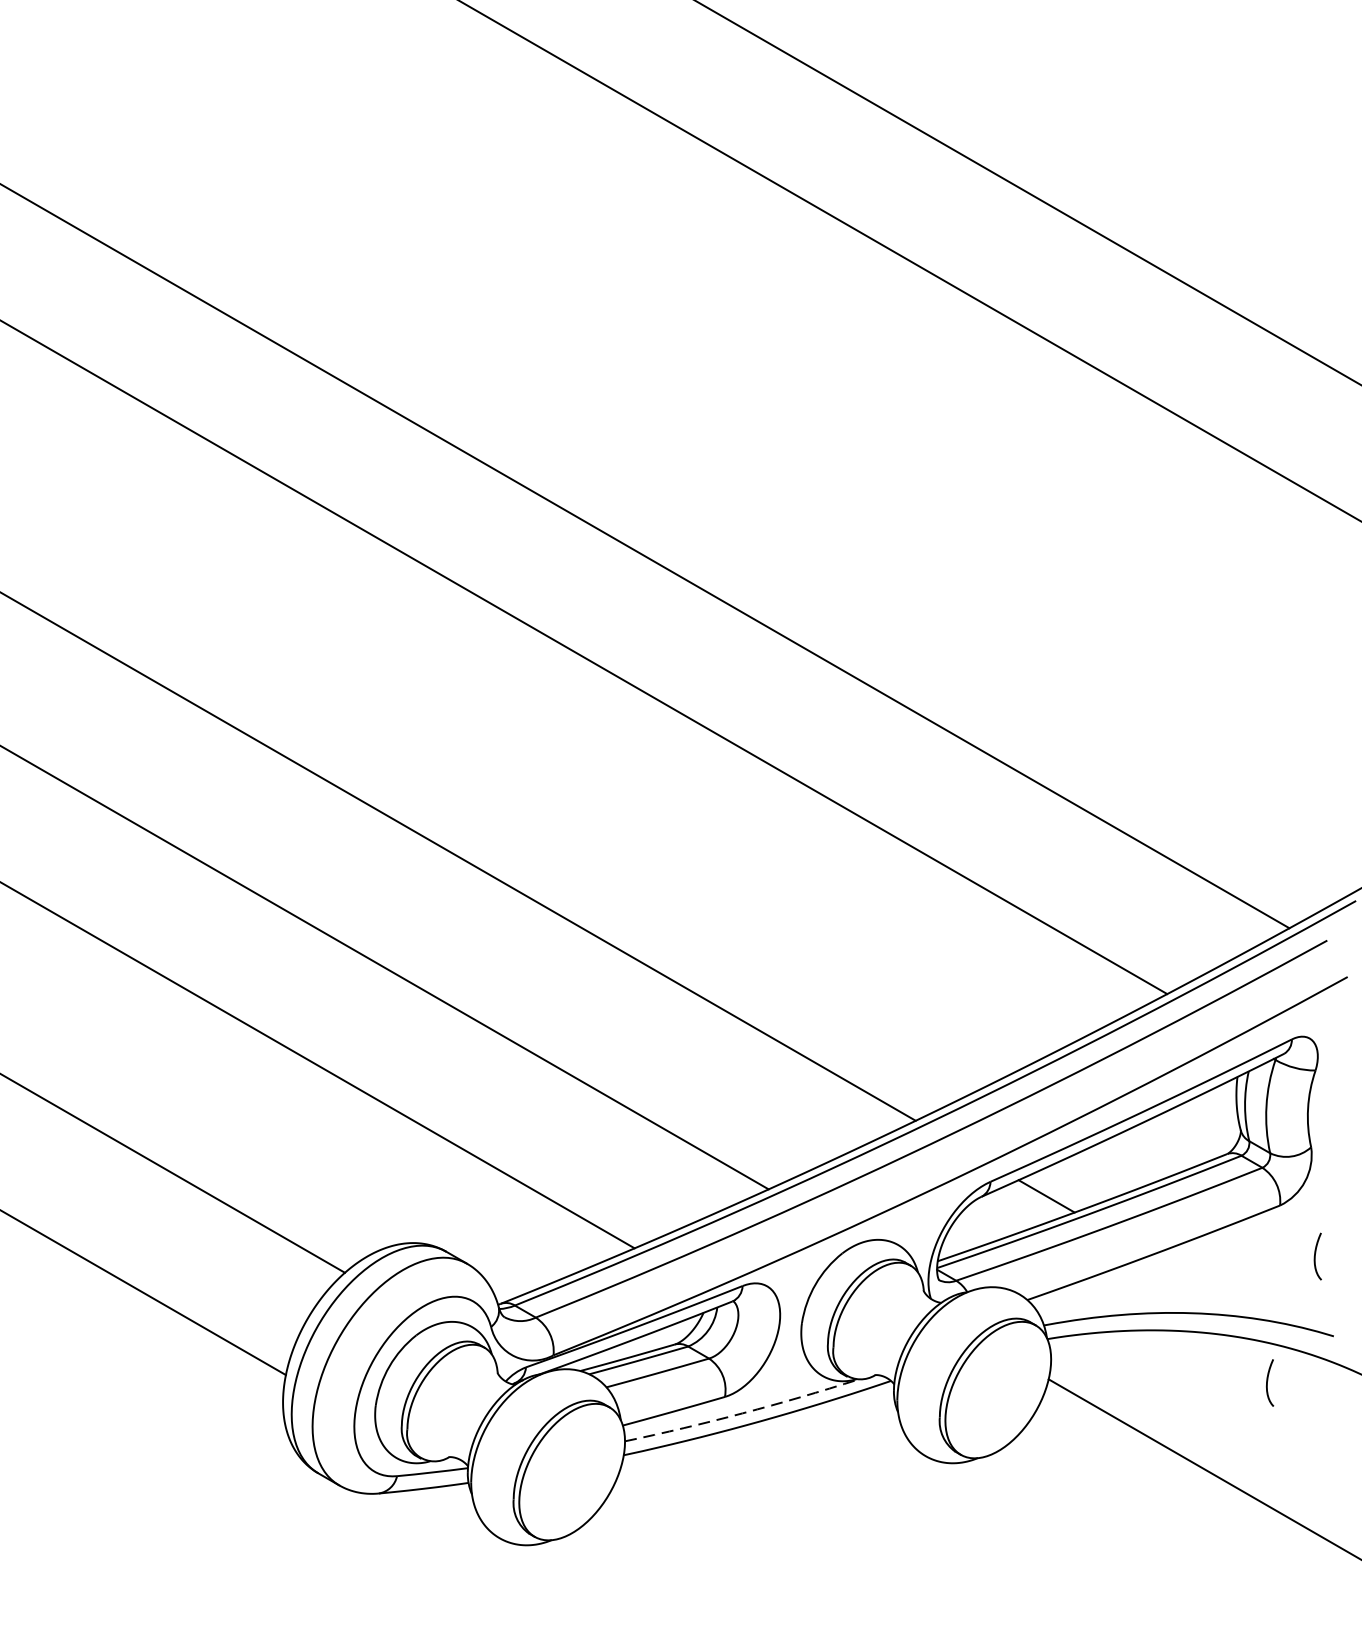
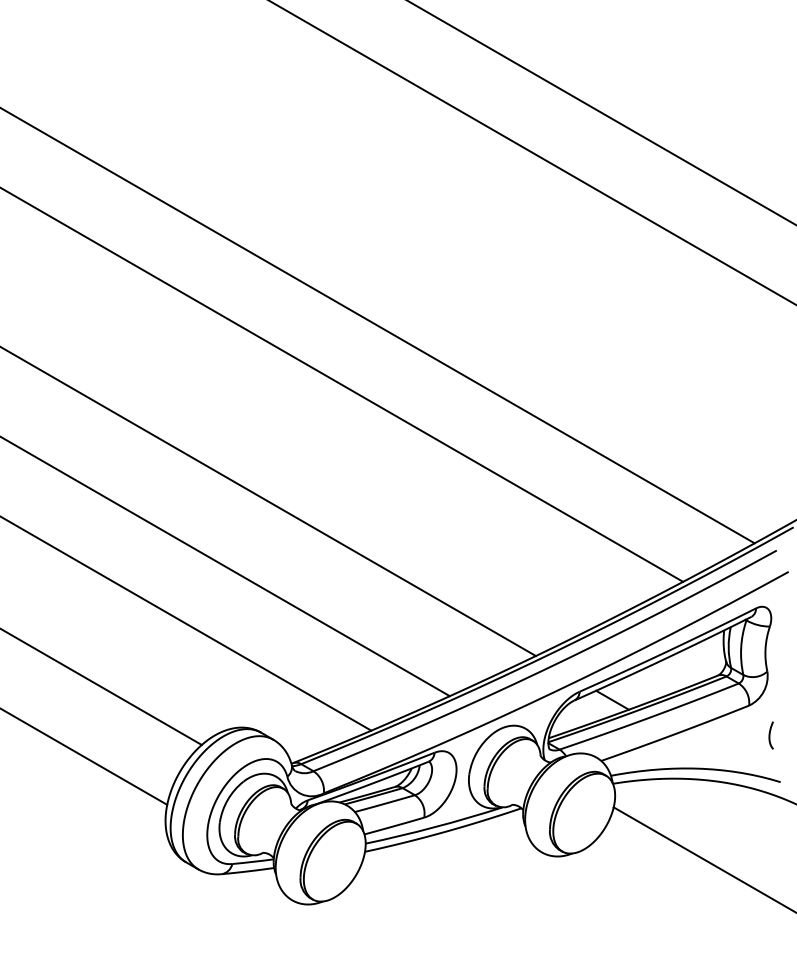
curve: (1268, 1383) -> (742, 809), removed
arc: (742, 1413) -> (434, 827), dashed -> solid

